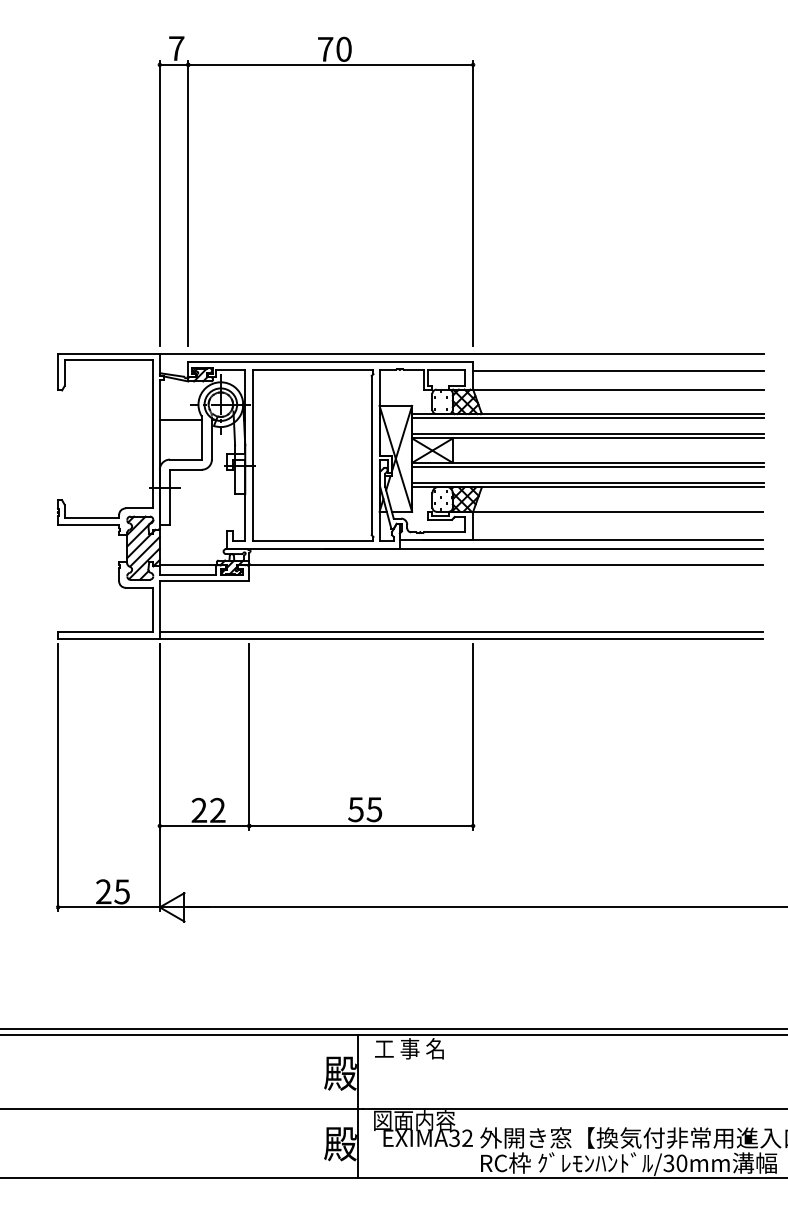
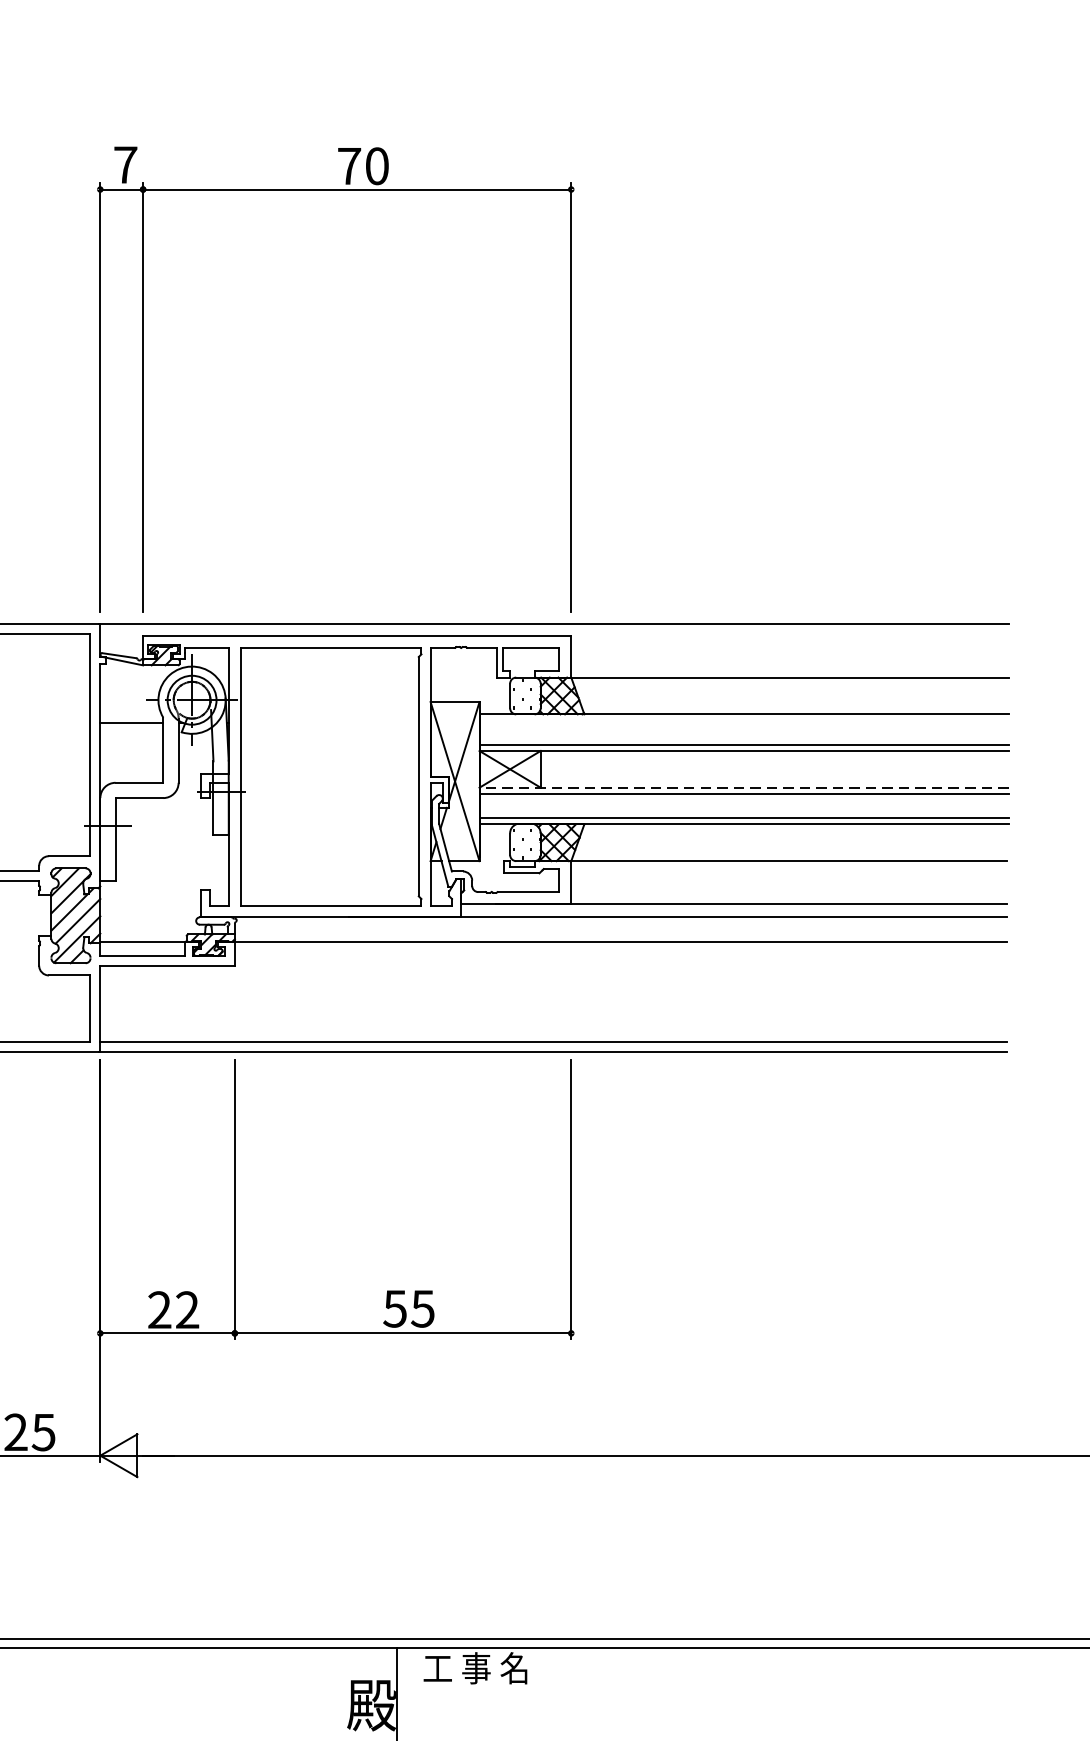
line: (618, 370) -> (789, 648), removed
line: (588, 418) -> (744, 720), removed
line: (587, 462) -> (743, 787), solid -> dashed

